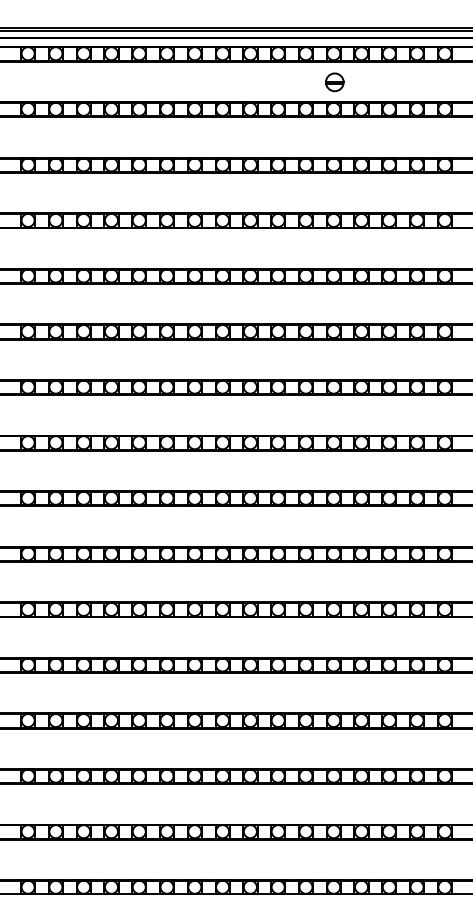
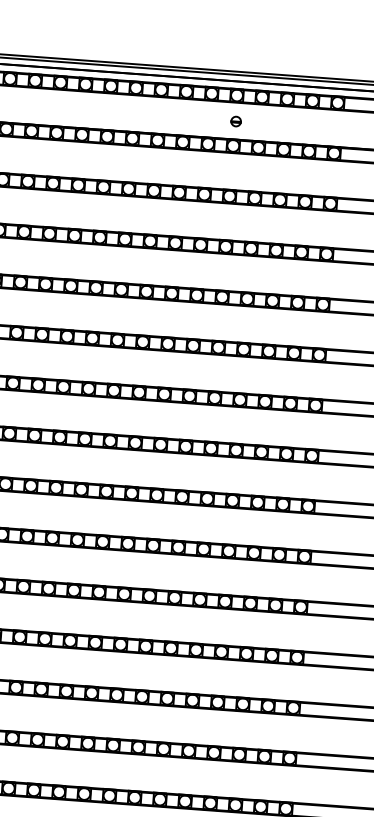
part: (334, 82) -> (235, 121), size x0.6

